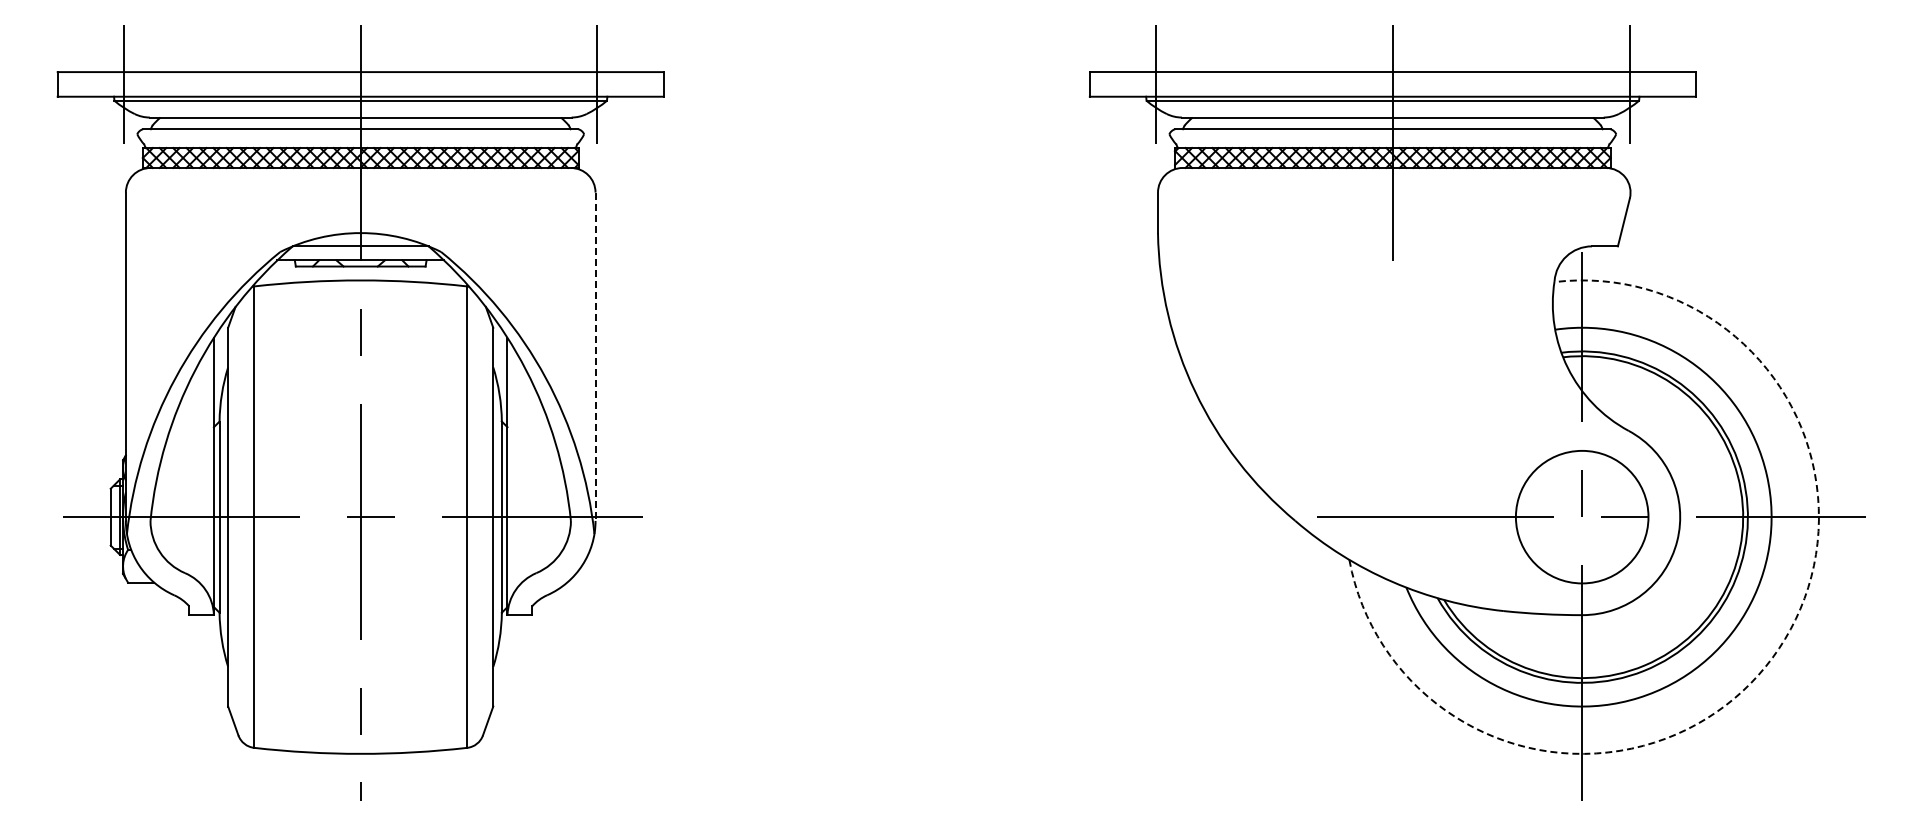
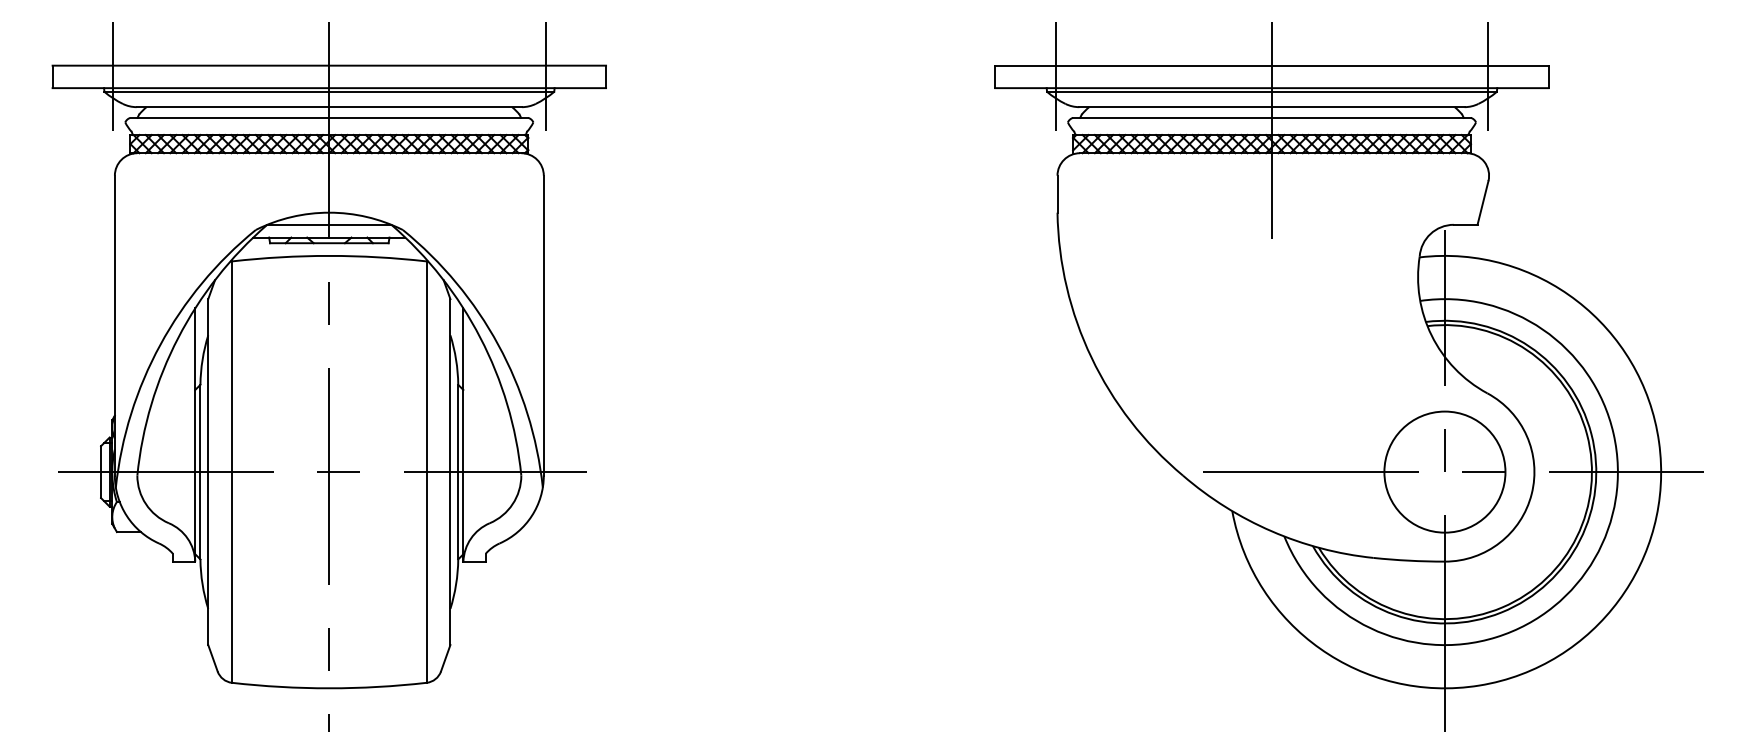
line: (595, 357) -> (543, 326), dashed -> solid
arc: (1772, 657) -> (1618, 600), dashed -> solid

